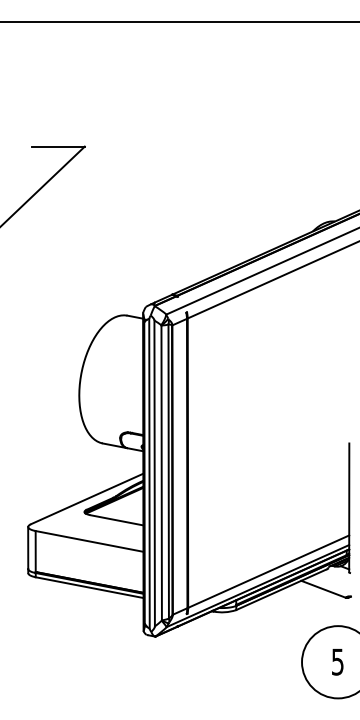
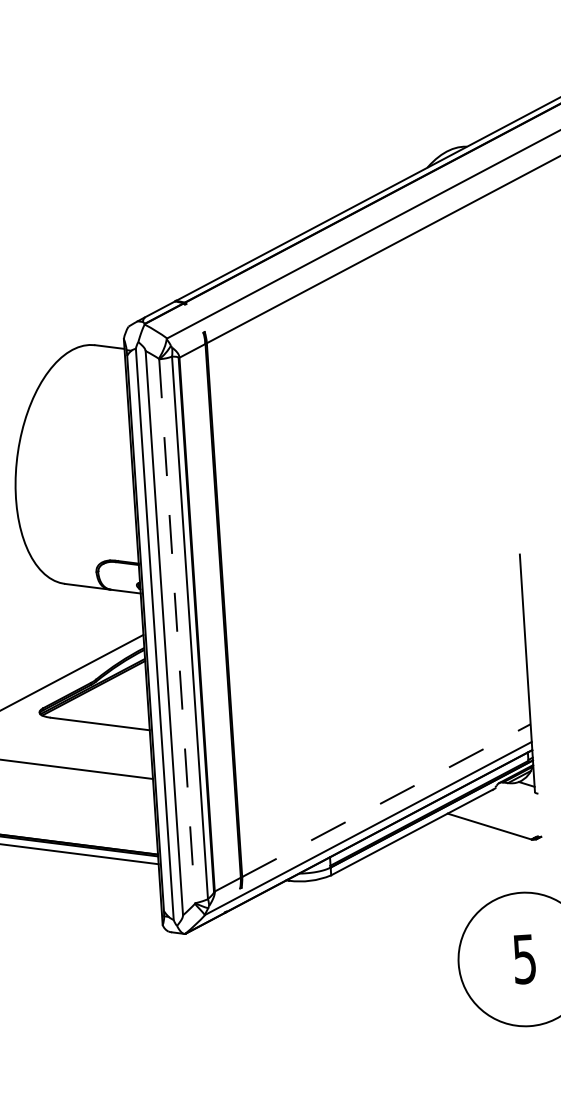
line: (161, 473) -> (176, 632), solid -> dashed
line: (269, 571) -> (387, 800), solid -> dashed

